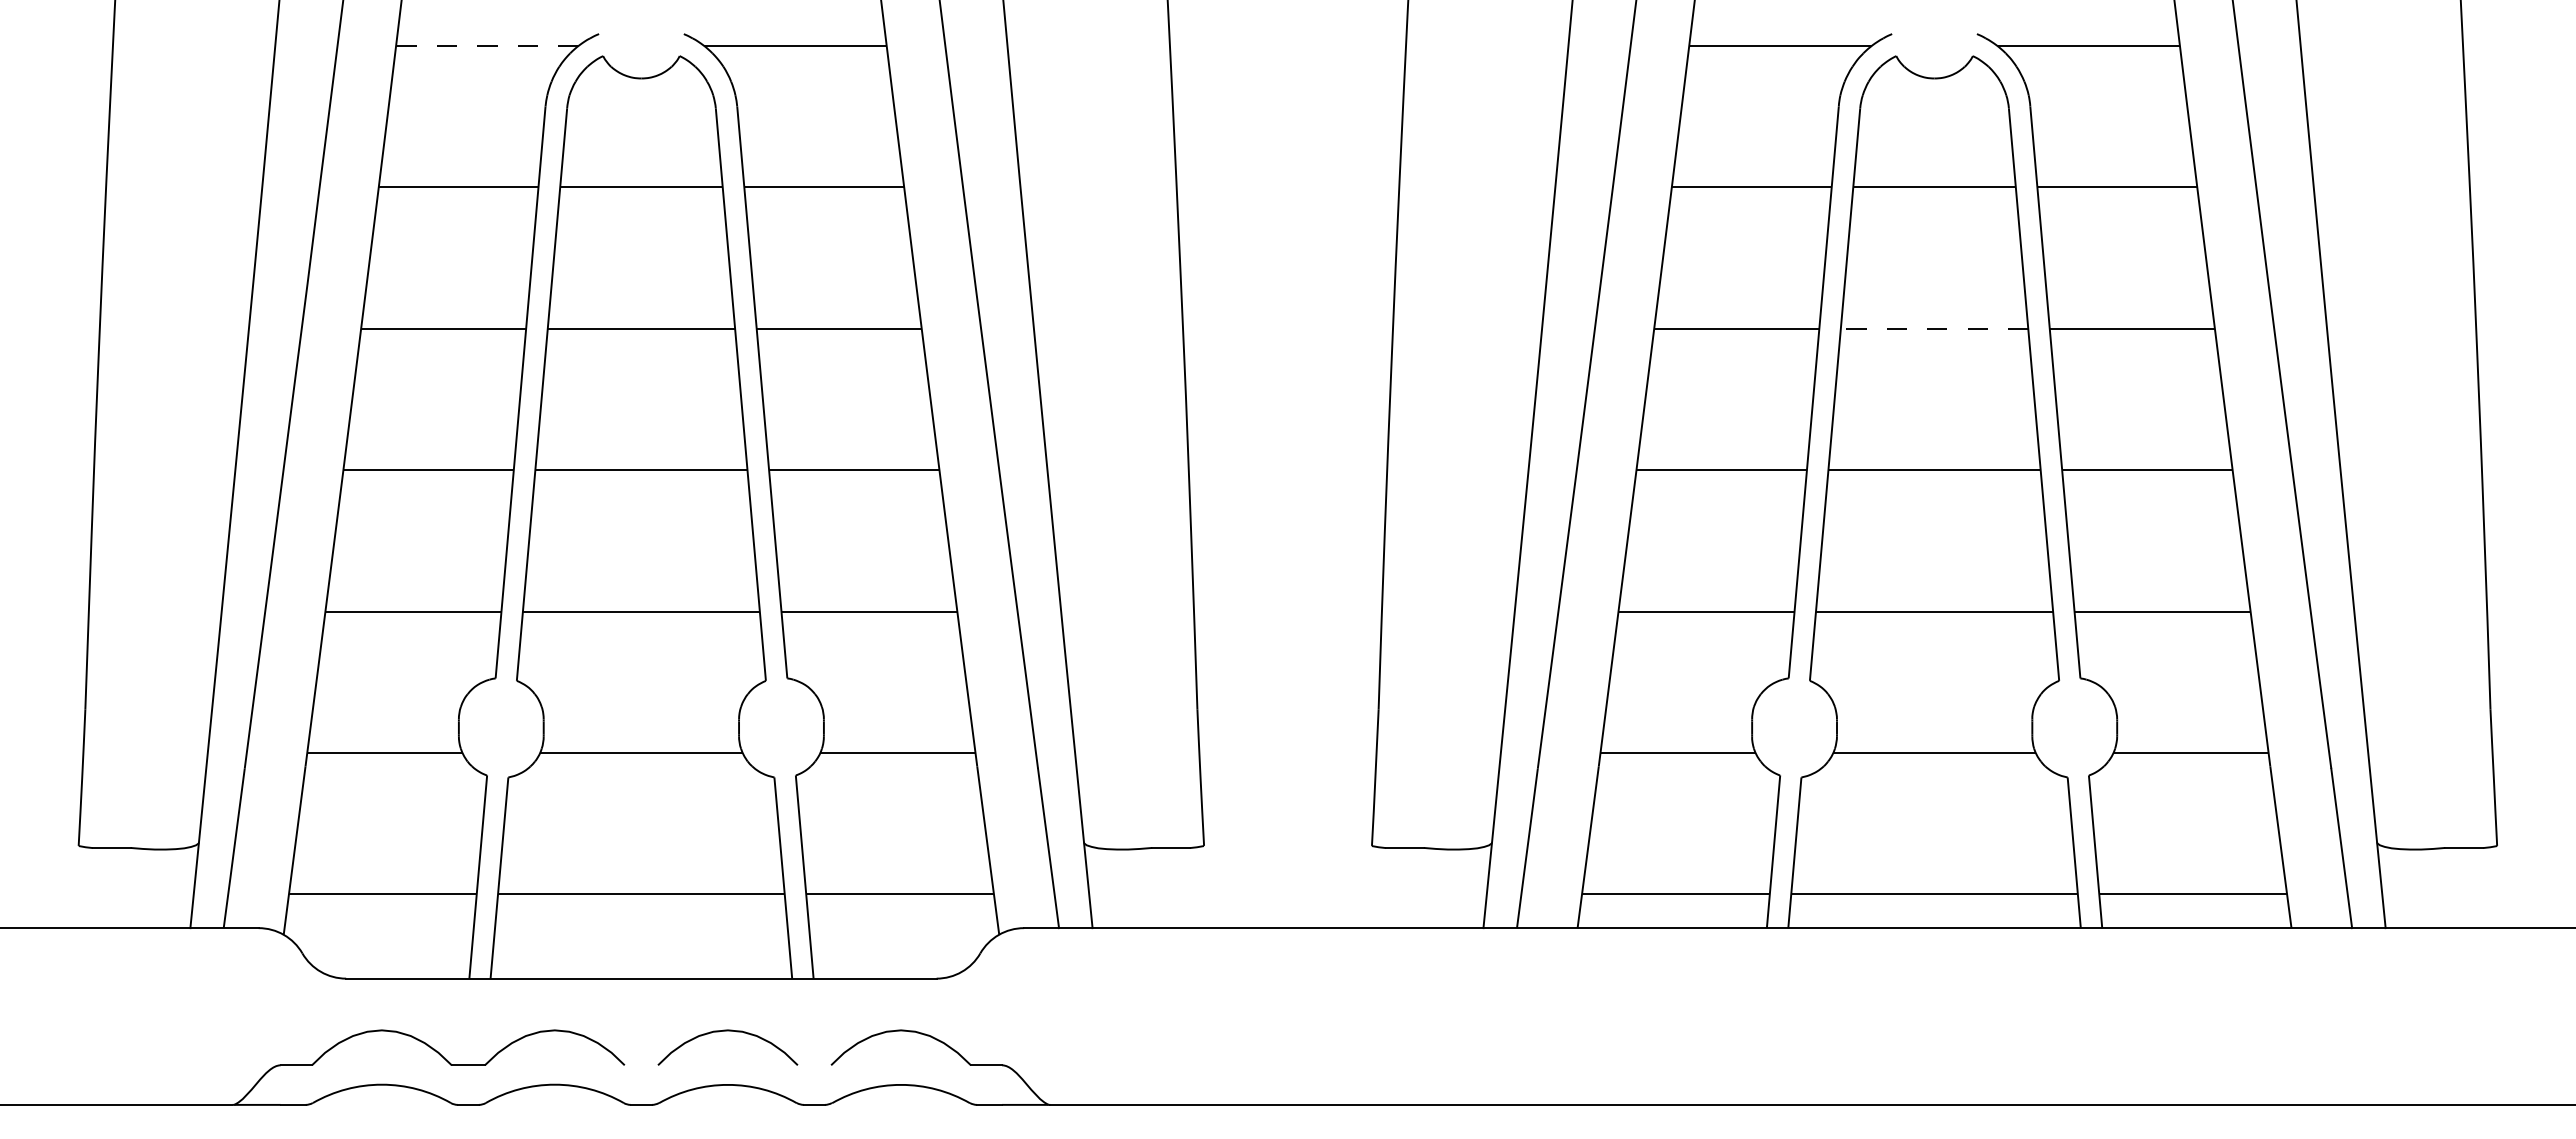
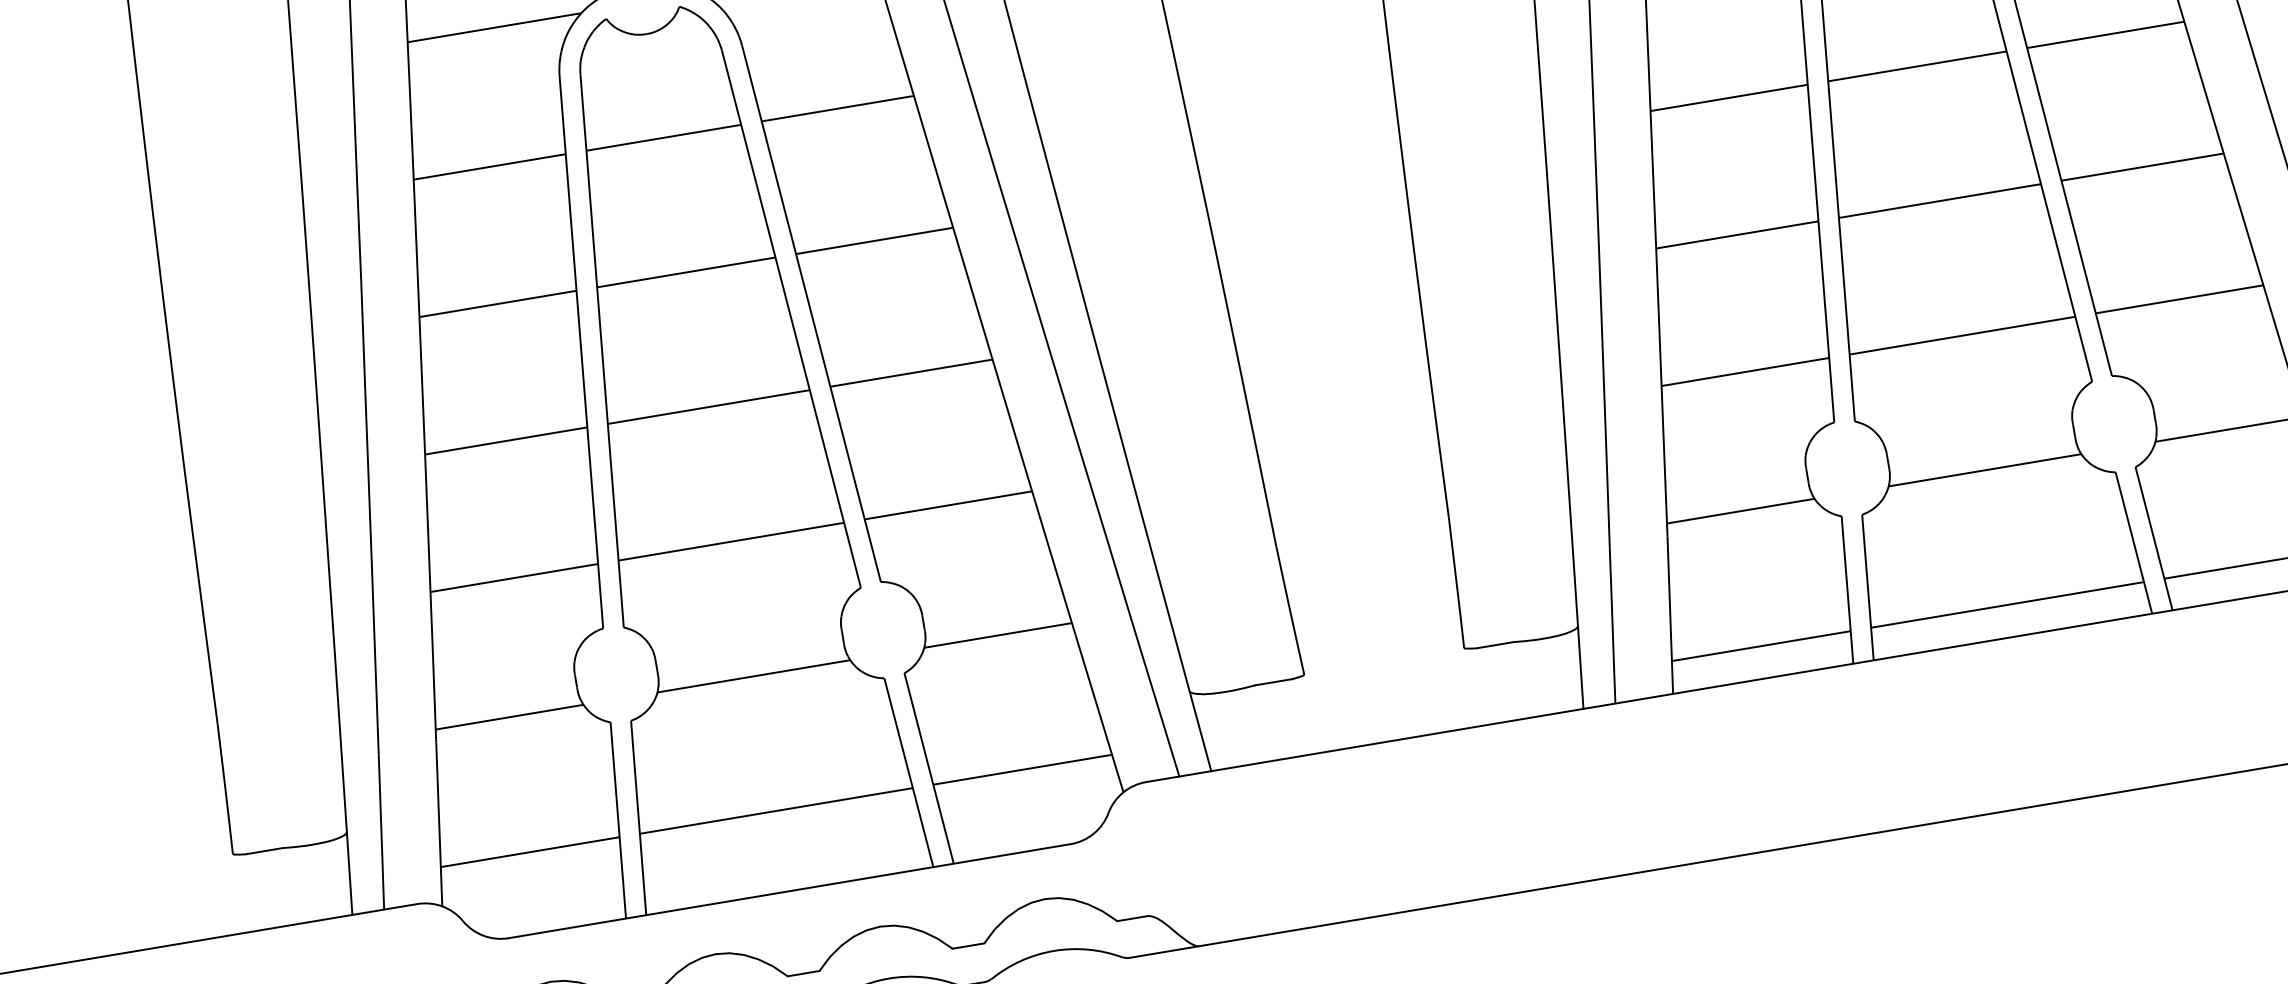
line: (486, 45) -> (493, 27), dashed -> solid
line: (1934, 328) -> (1917, 66), dashed -> solid
line: (641, 1065) -> (803, 973), added
line: (814, 1065) -> (968, 946), added

